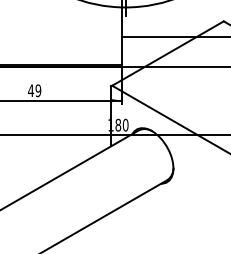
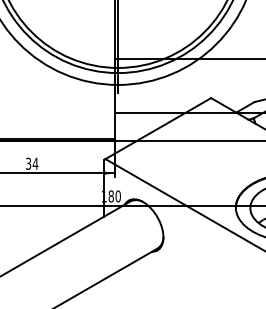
text: (34, 90) -> (31, 163), 49 -> 34

